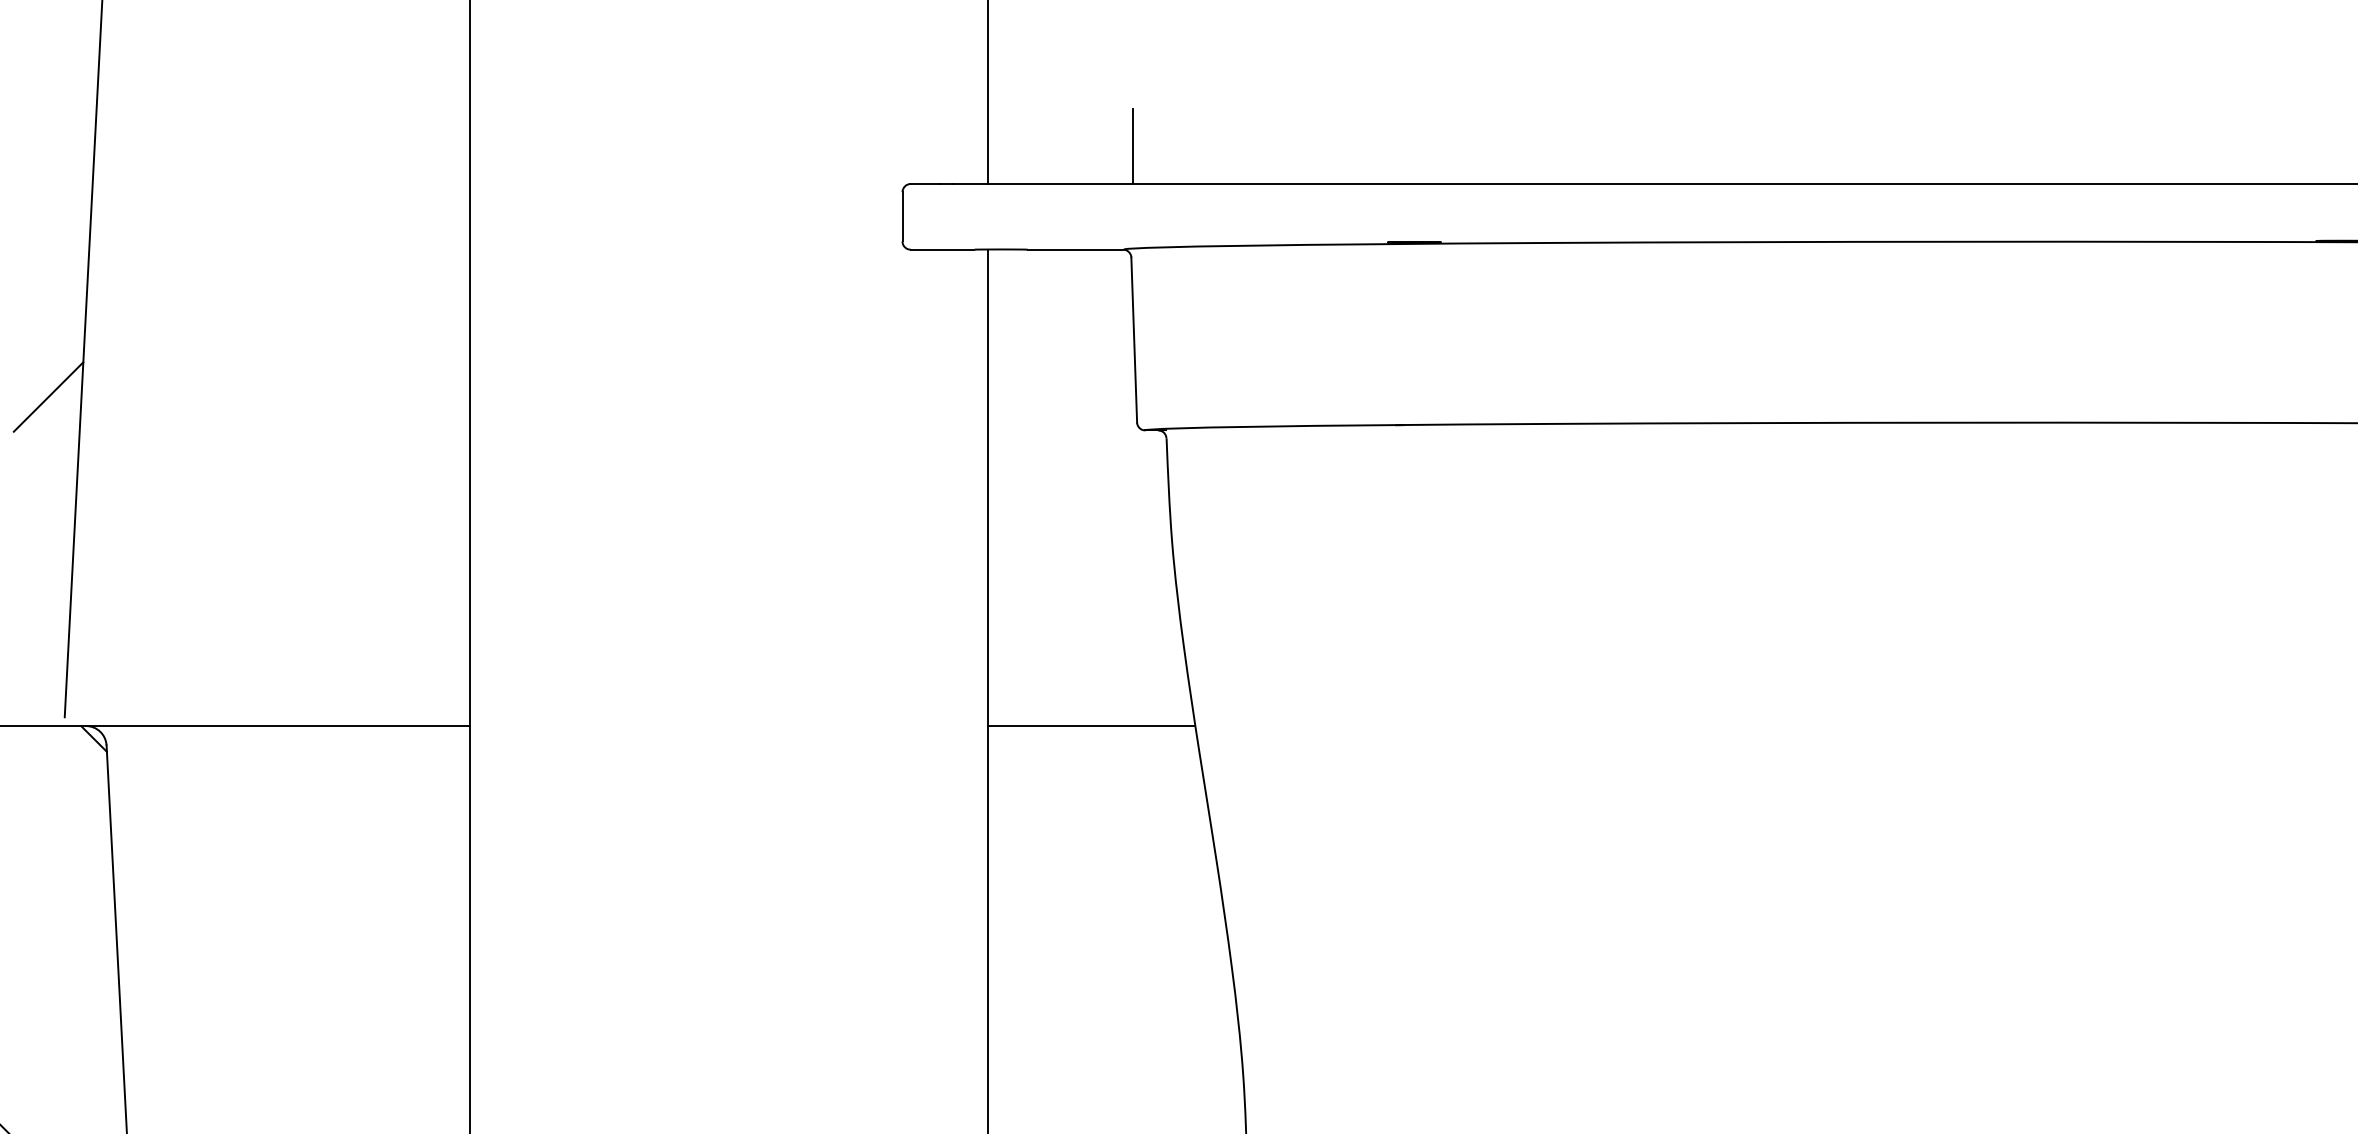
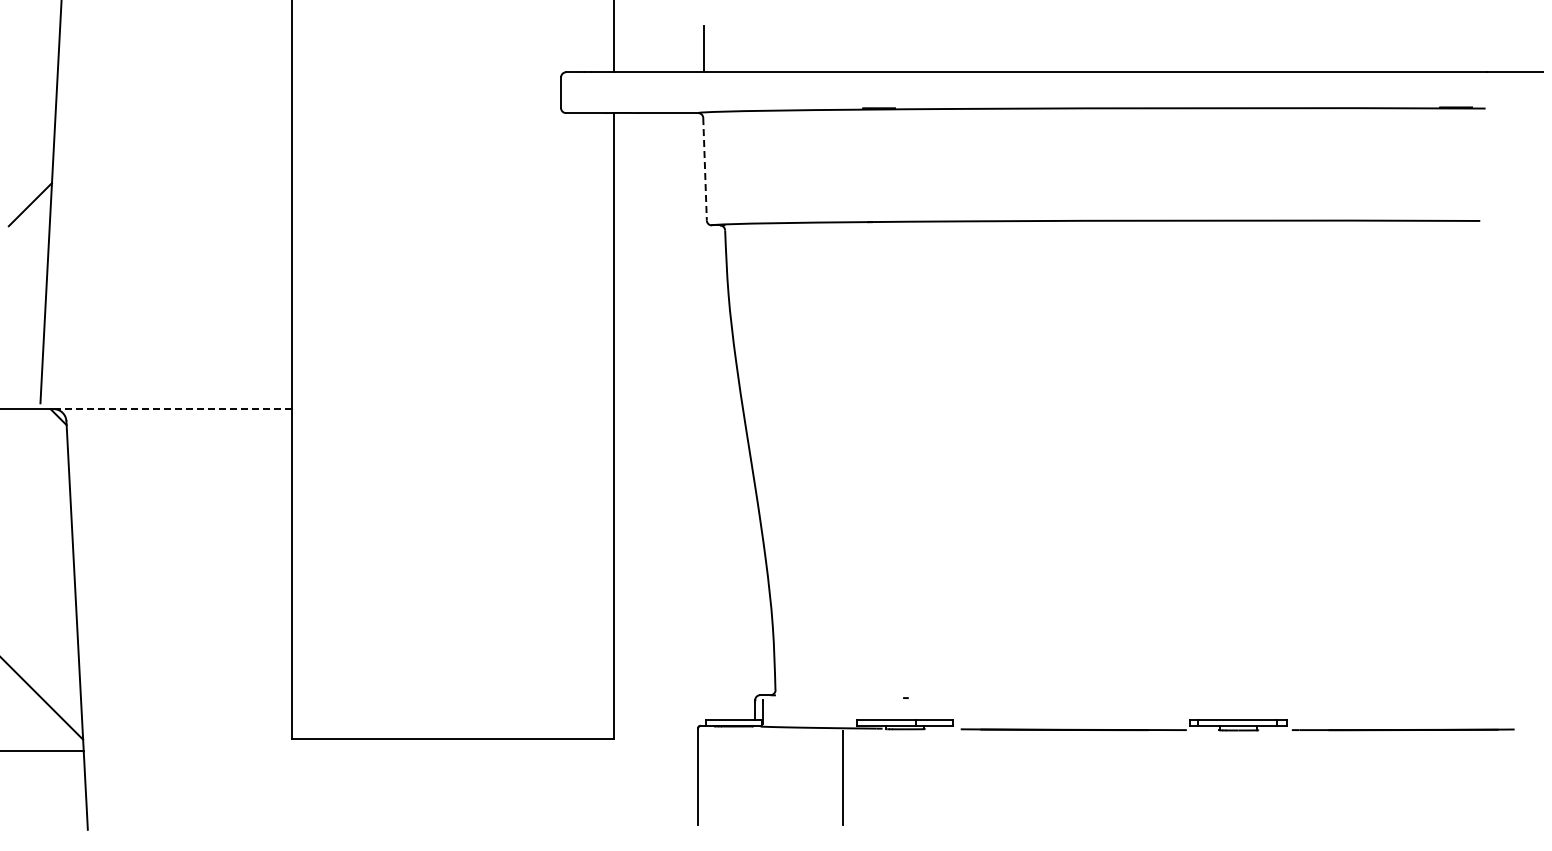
line: (1134, 340) -> (705, 169), solid -> dashed
line: (277, 726) -> (172, 409), solid -> dashed
line: (1091, 726) -> (678, 409), removed

